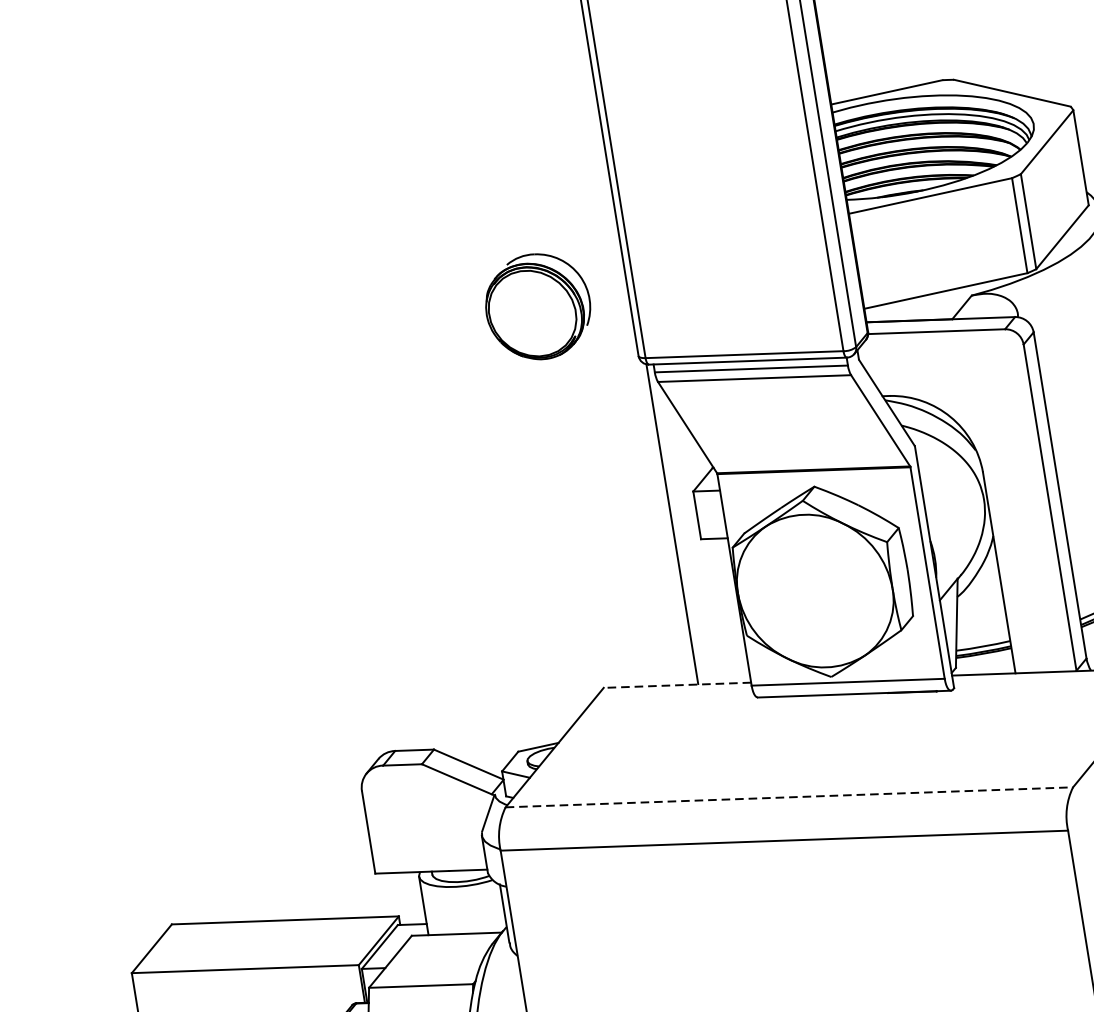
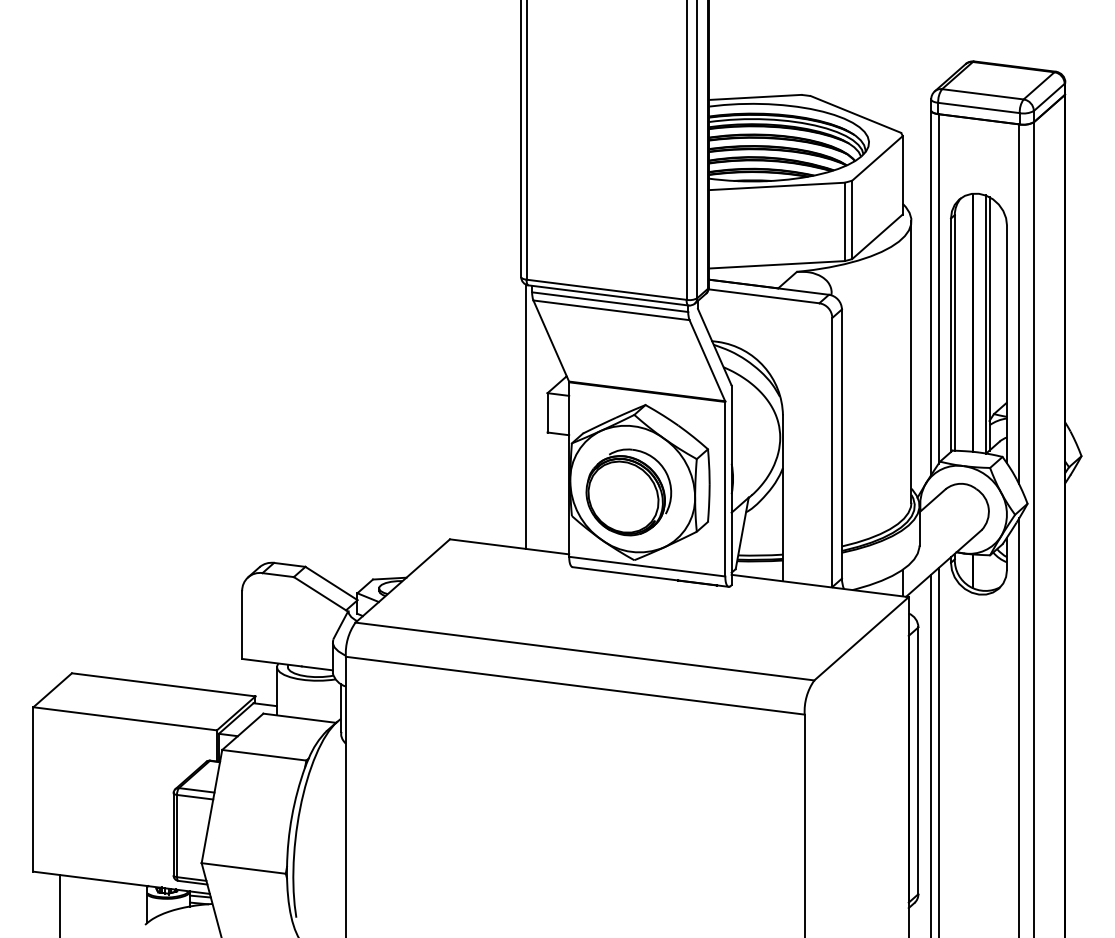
part: (537, 306) -> (628, 492), moved
line: (677, 684) -> (509, 546), dashed -> solid
line: (790, 797) -> (585, 651), dashed -> solid

